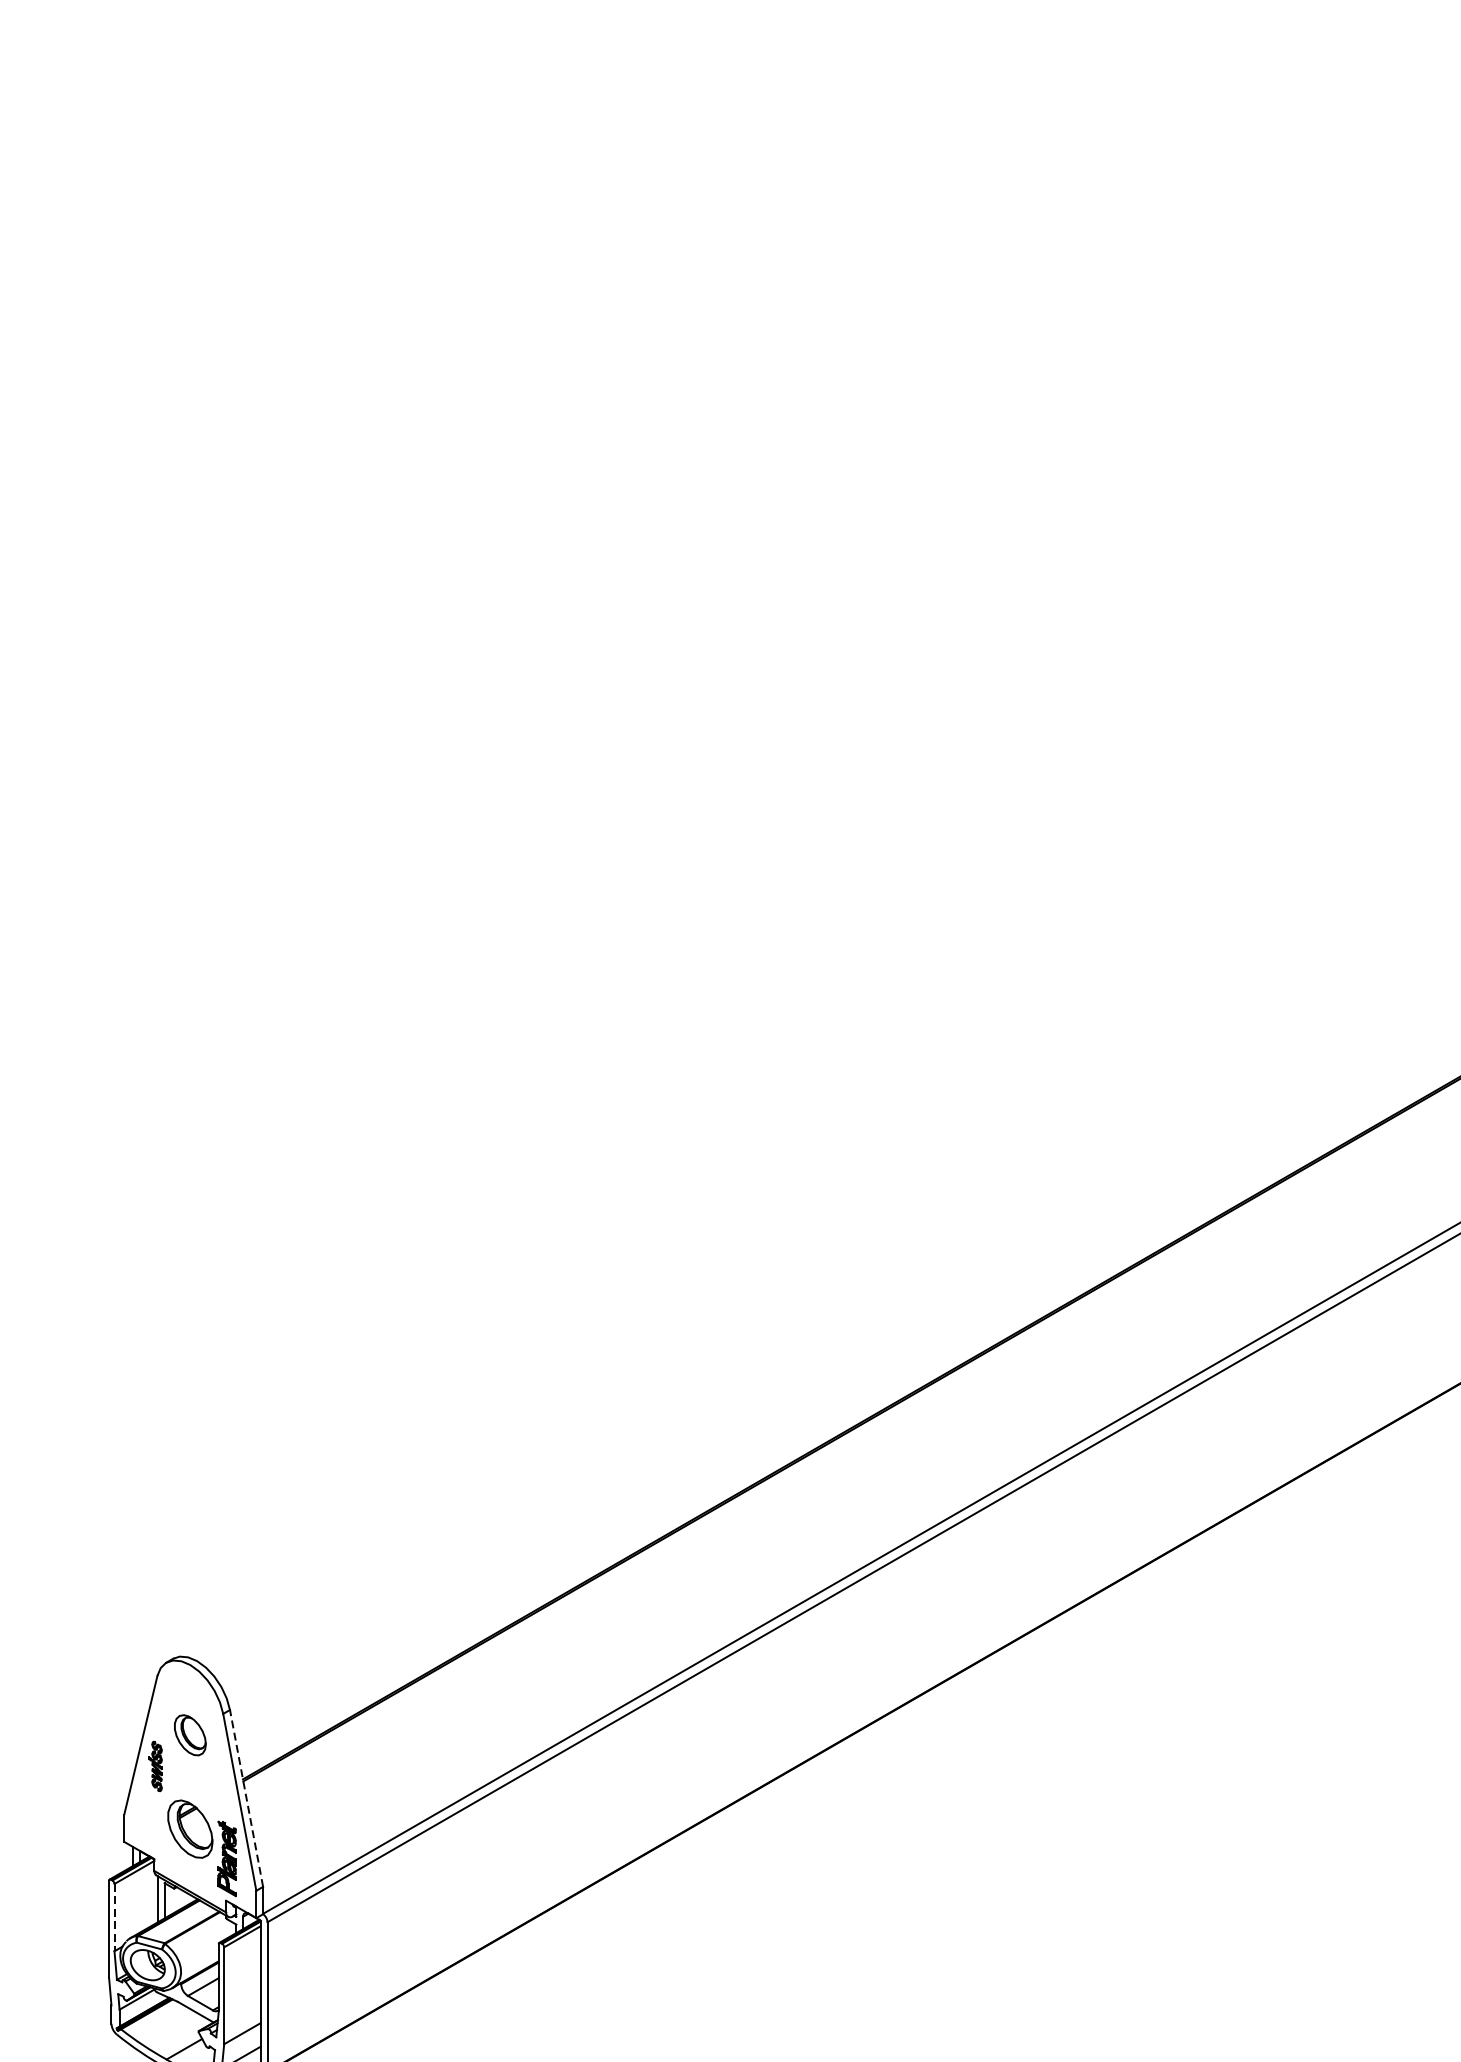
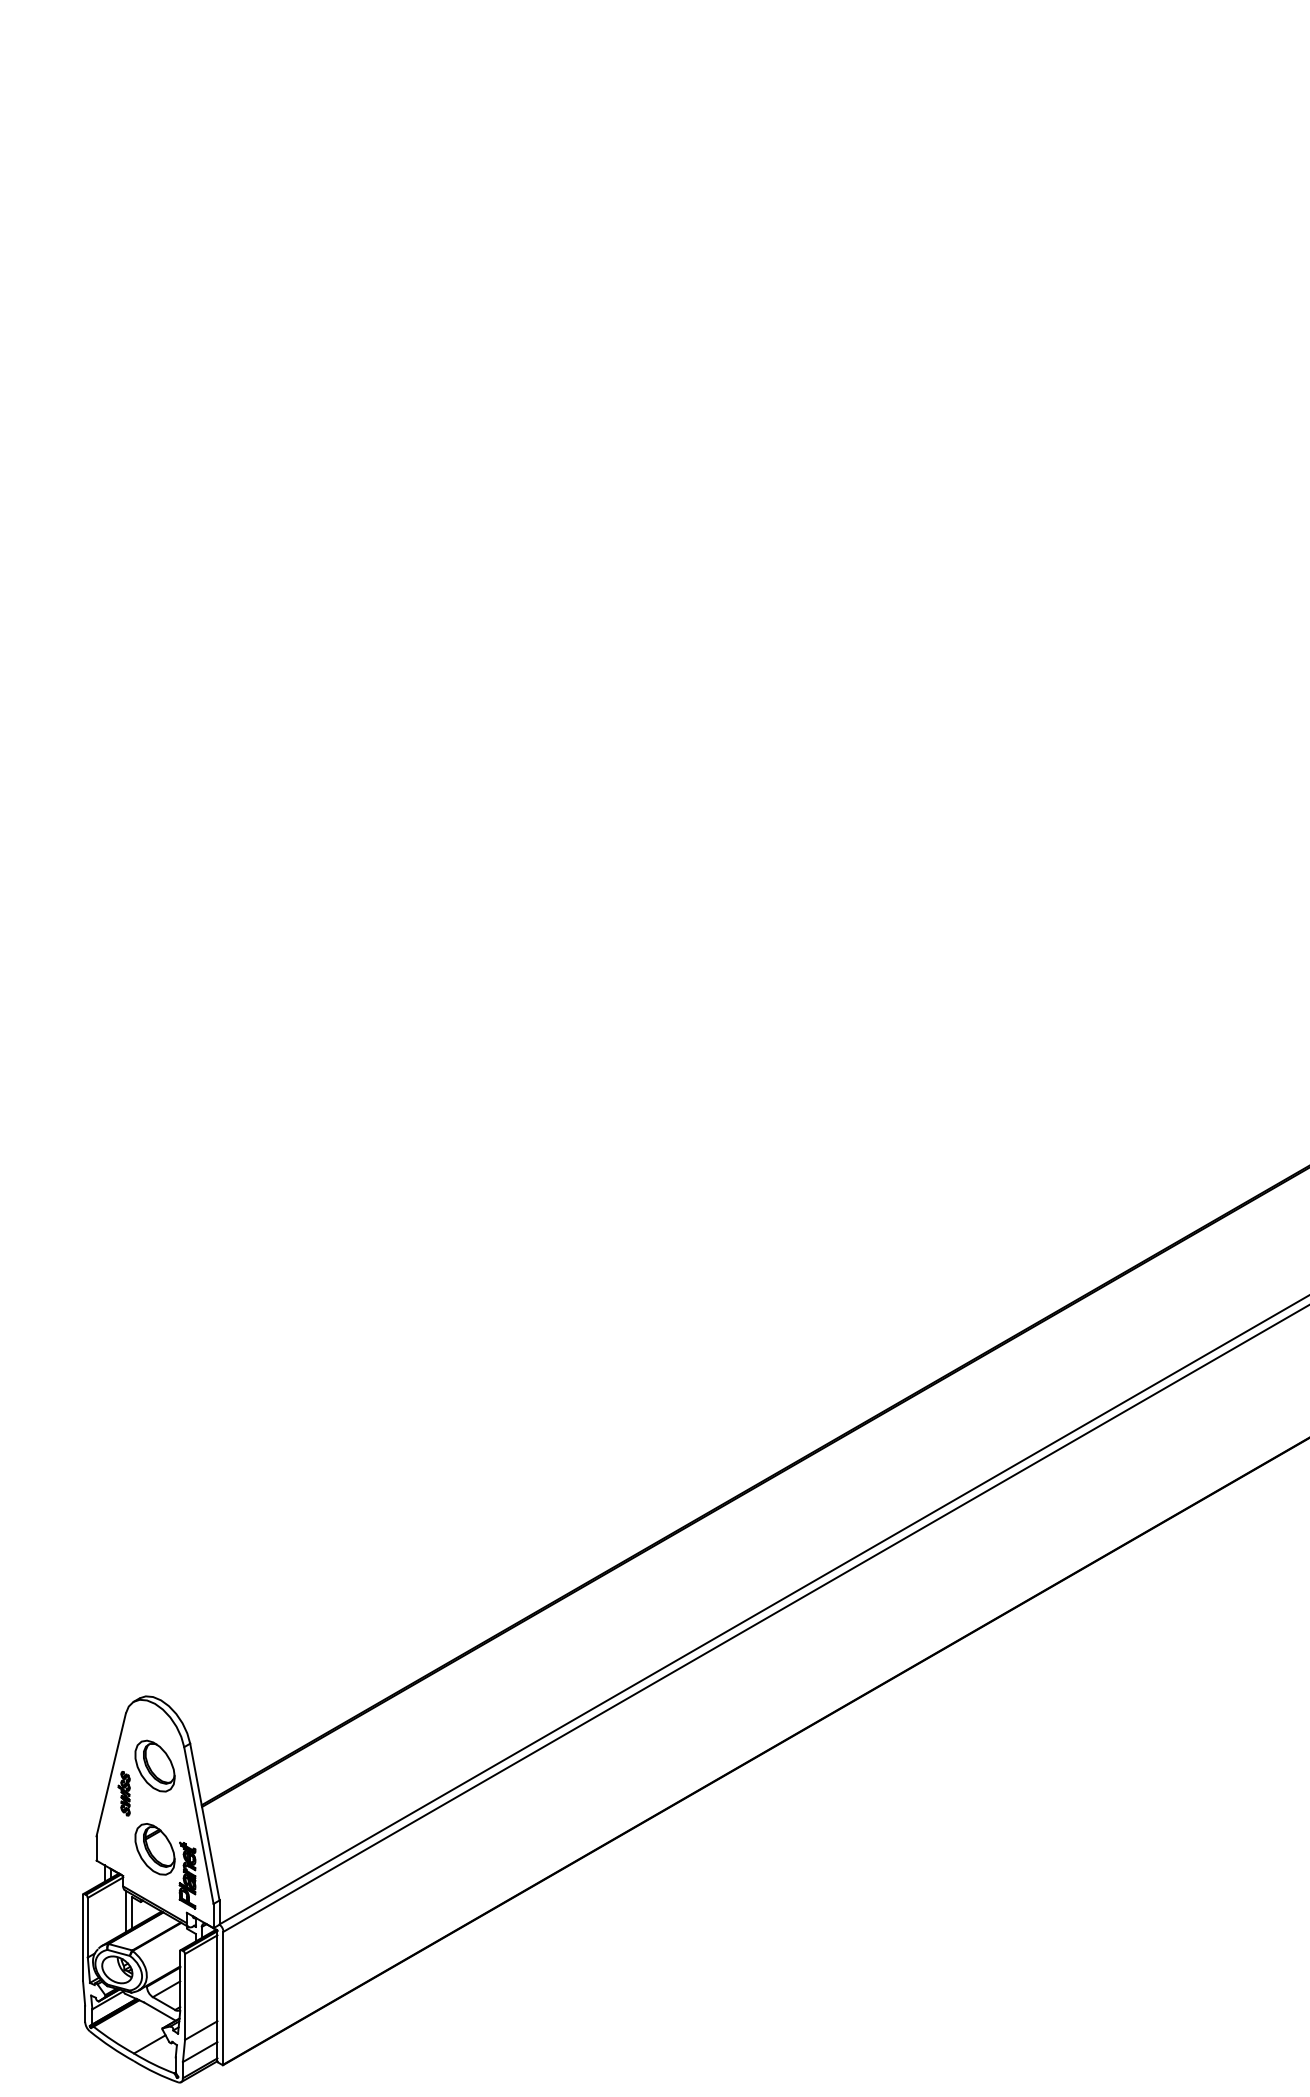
part: (189, 1734) -> (154, 1765), size x1.43
line: (246, 1798) -> (204, 1822), dashed -> solid
line: (114, 1917) -> (87, 1927), dashed -> solid

